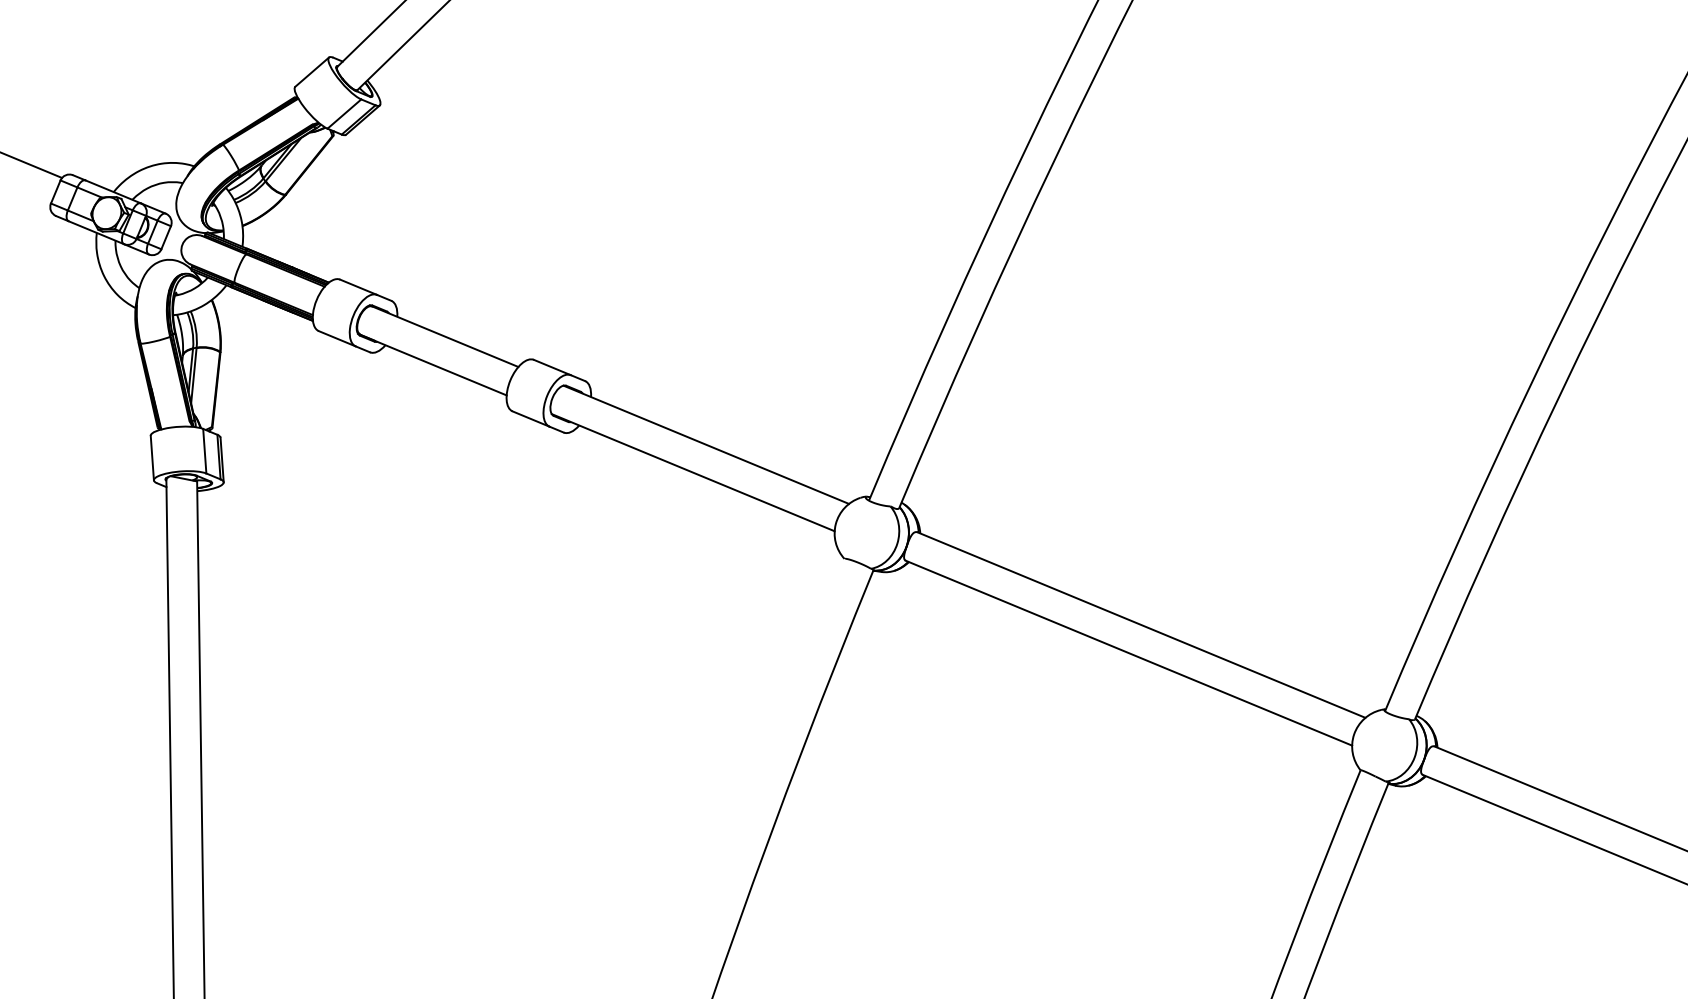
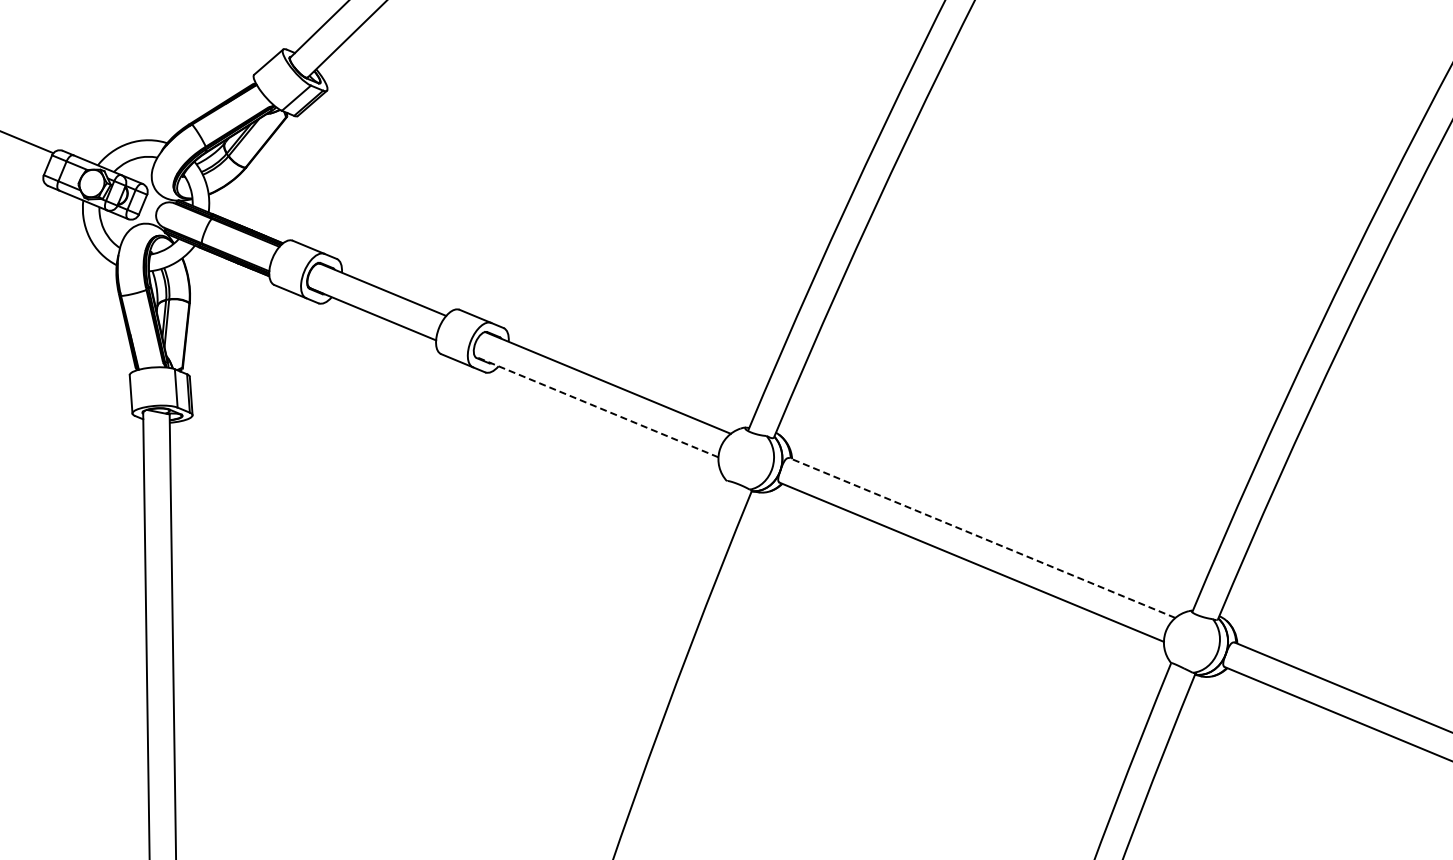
line: (692, 472) -> (596, 406), solid -> dashed
line: (1141, 625) -> (982, 538), solid -> dashed

